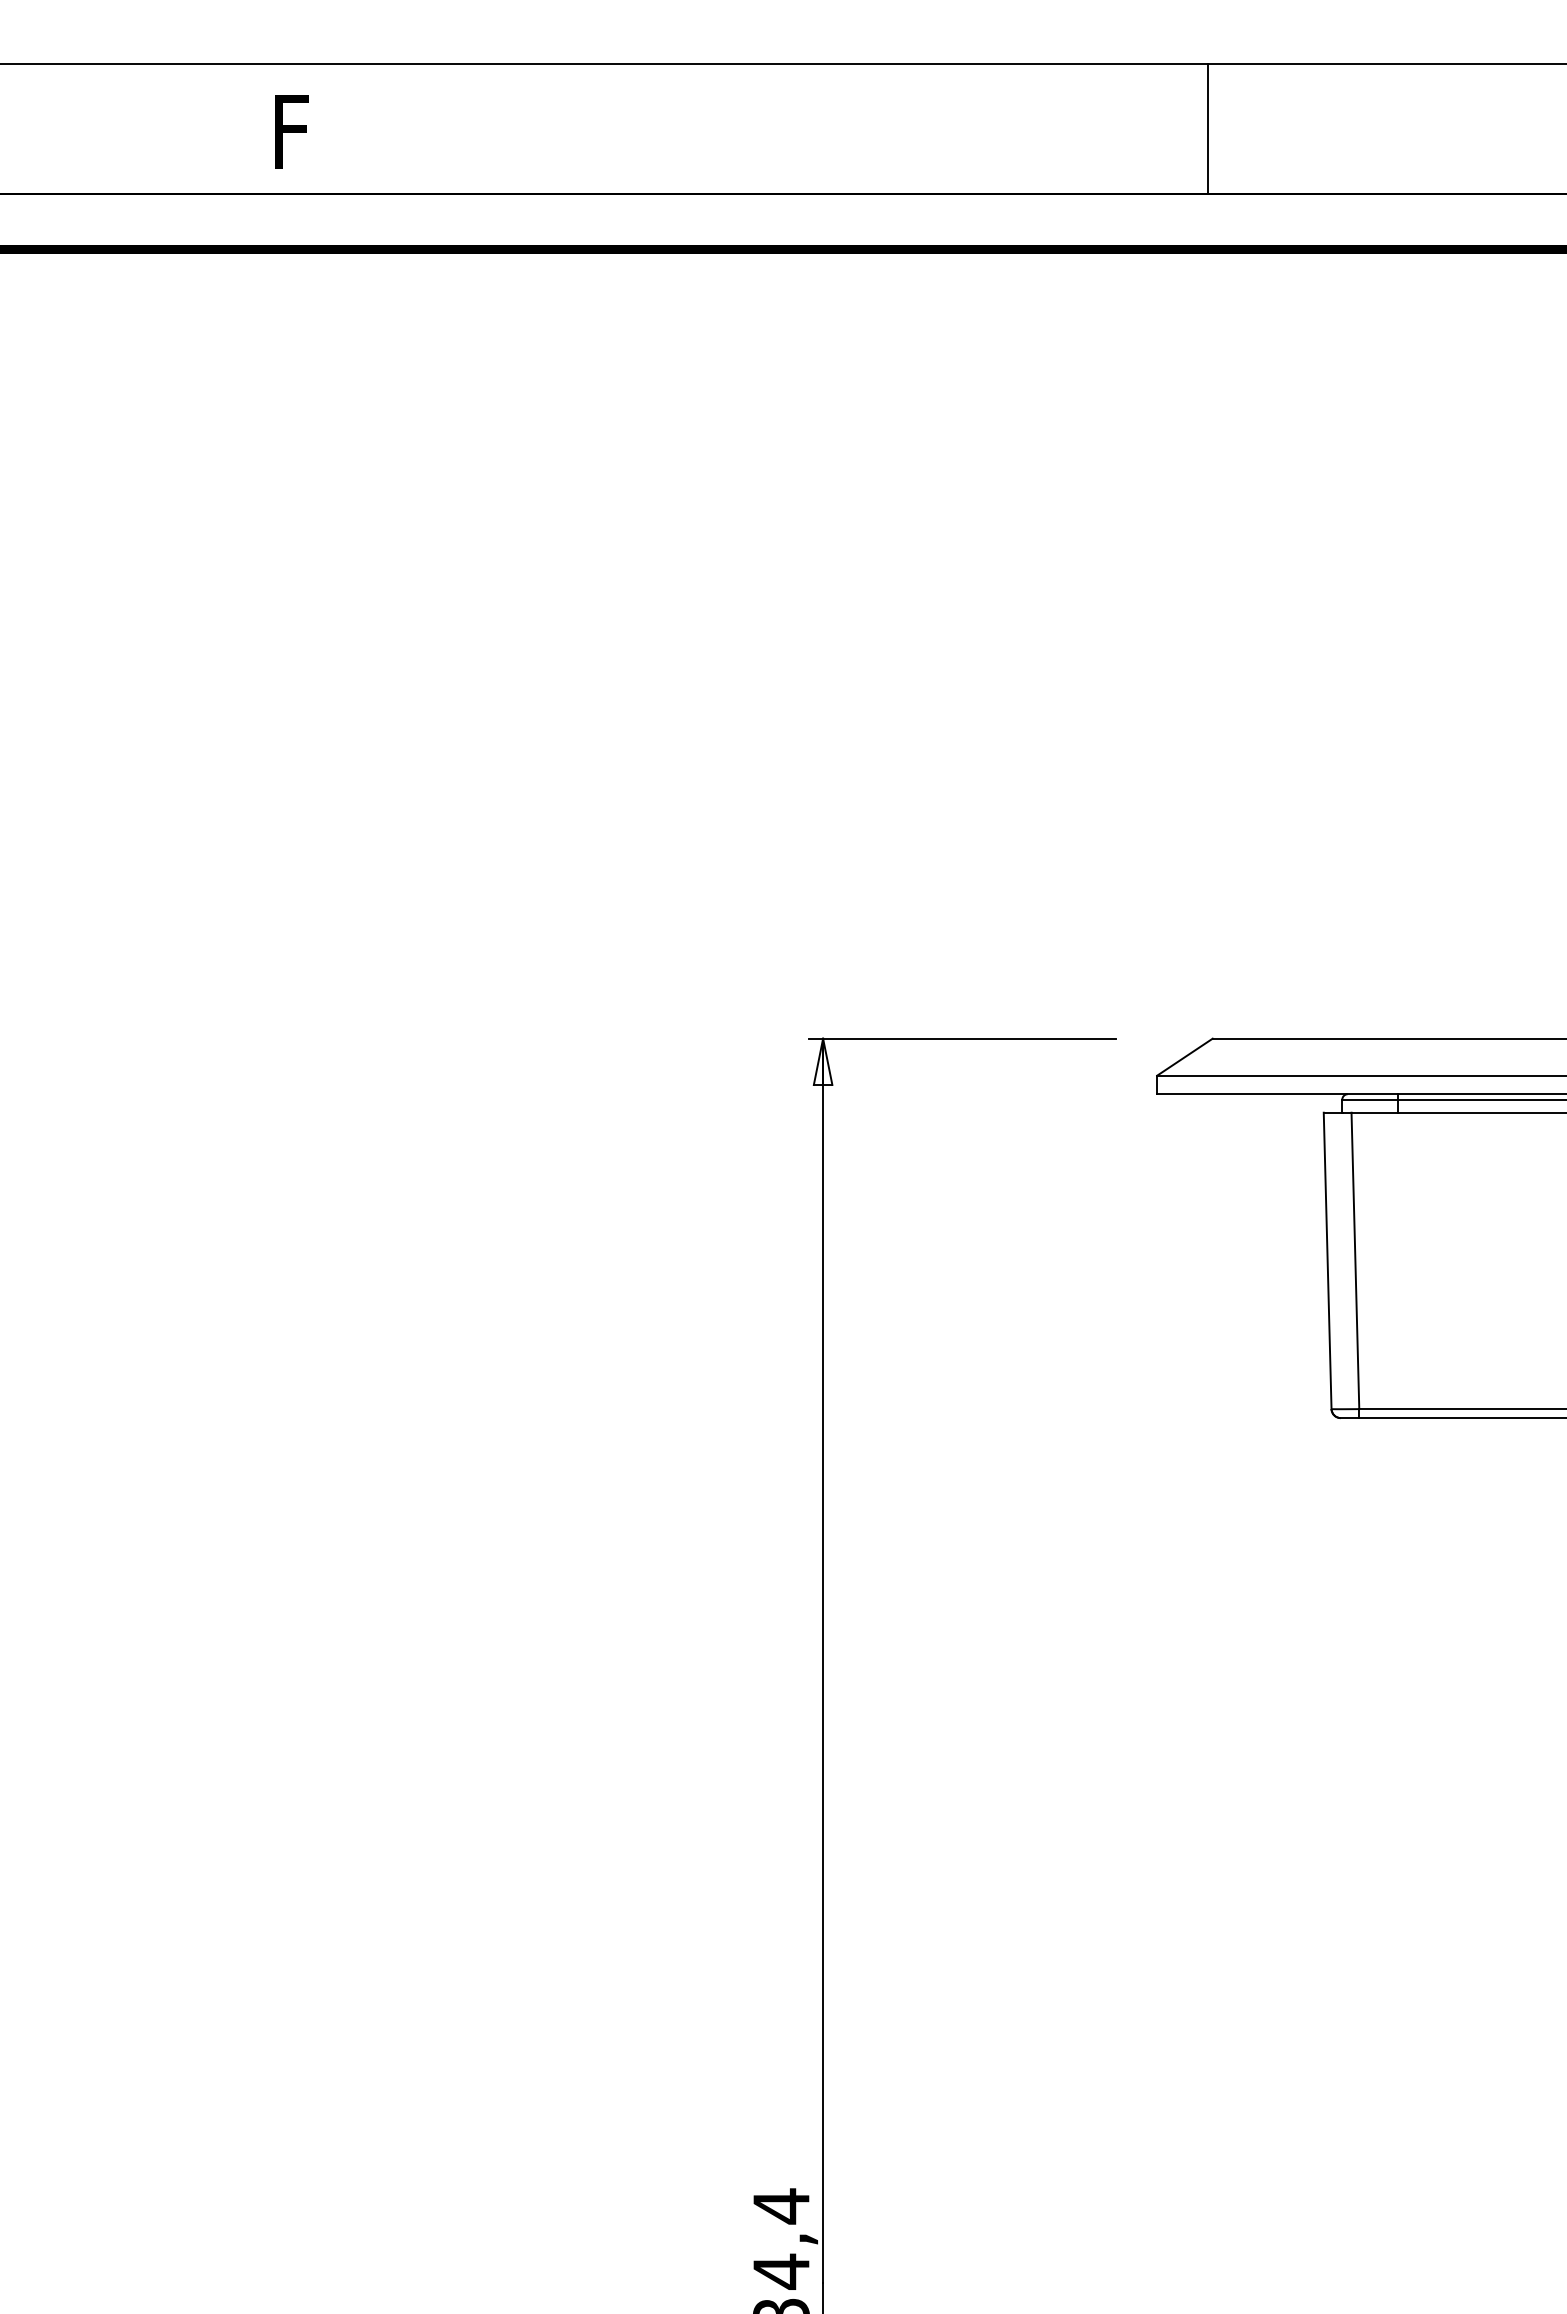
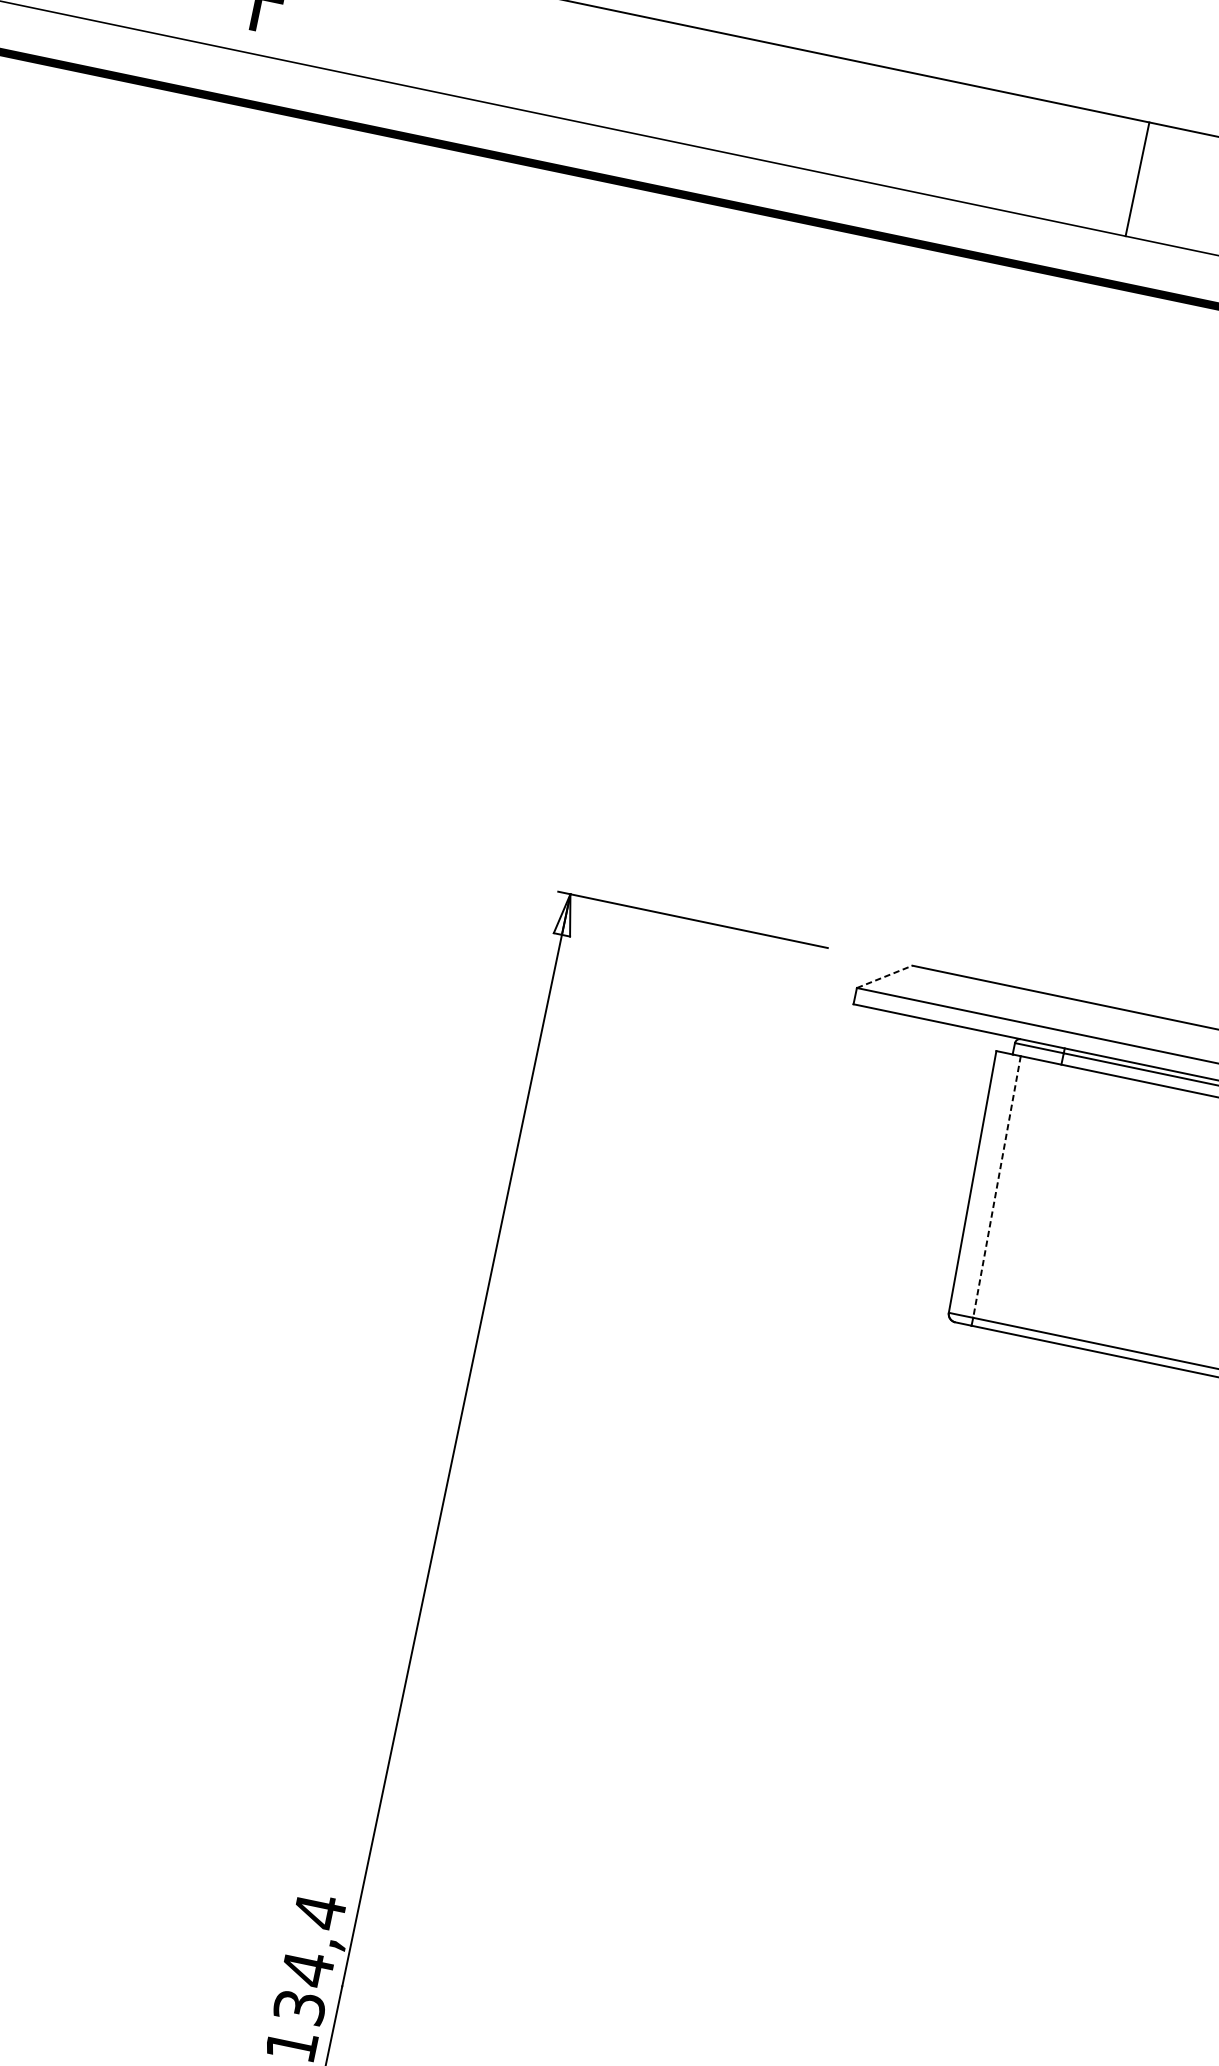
line: (1208, 128) -> (1138, 178), moved
line: (1185, 1056) -> (885, 976), solid -> dashed
line: (1355, 1261) -> (996, 1187), solid -> dashed

